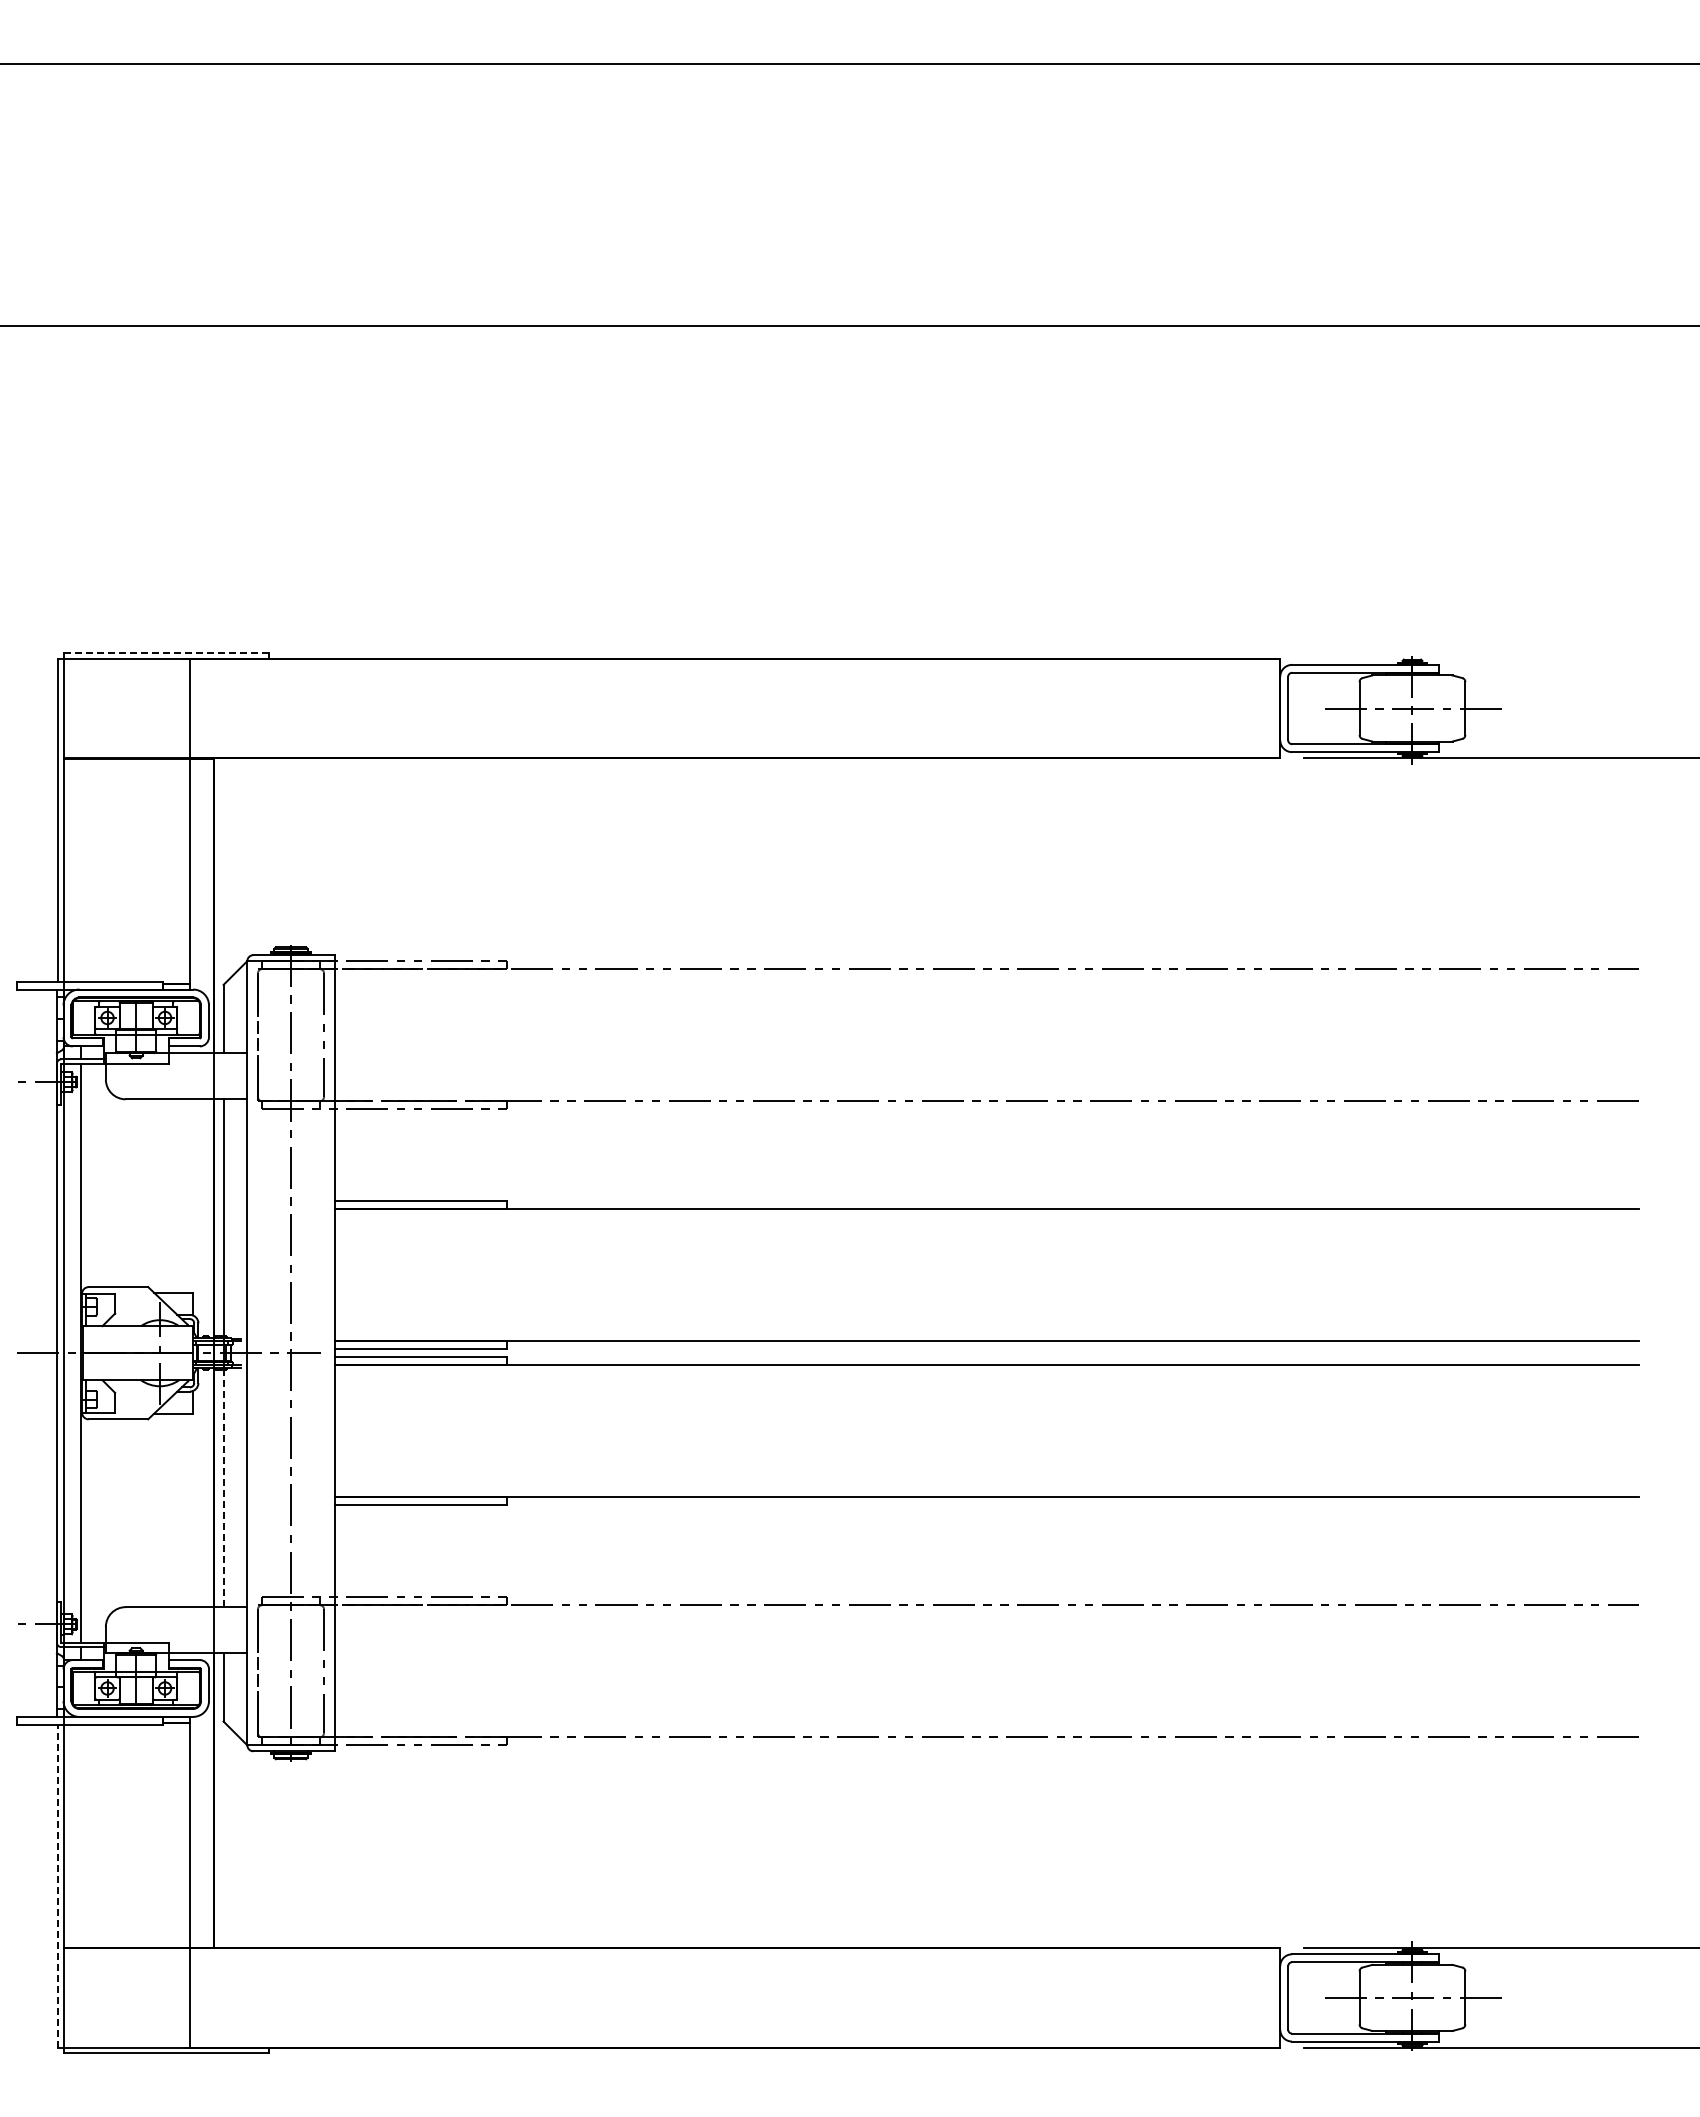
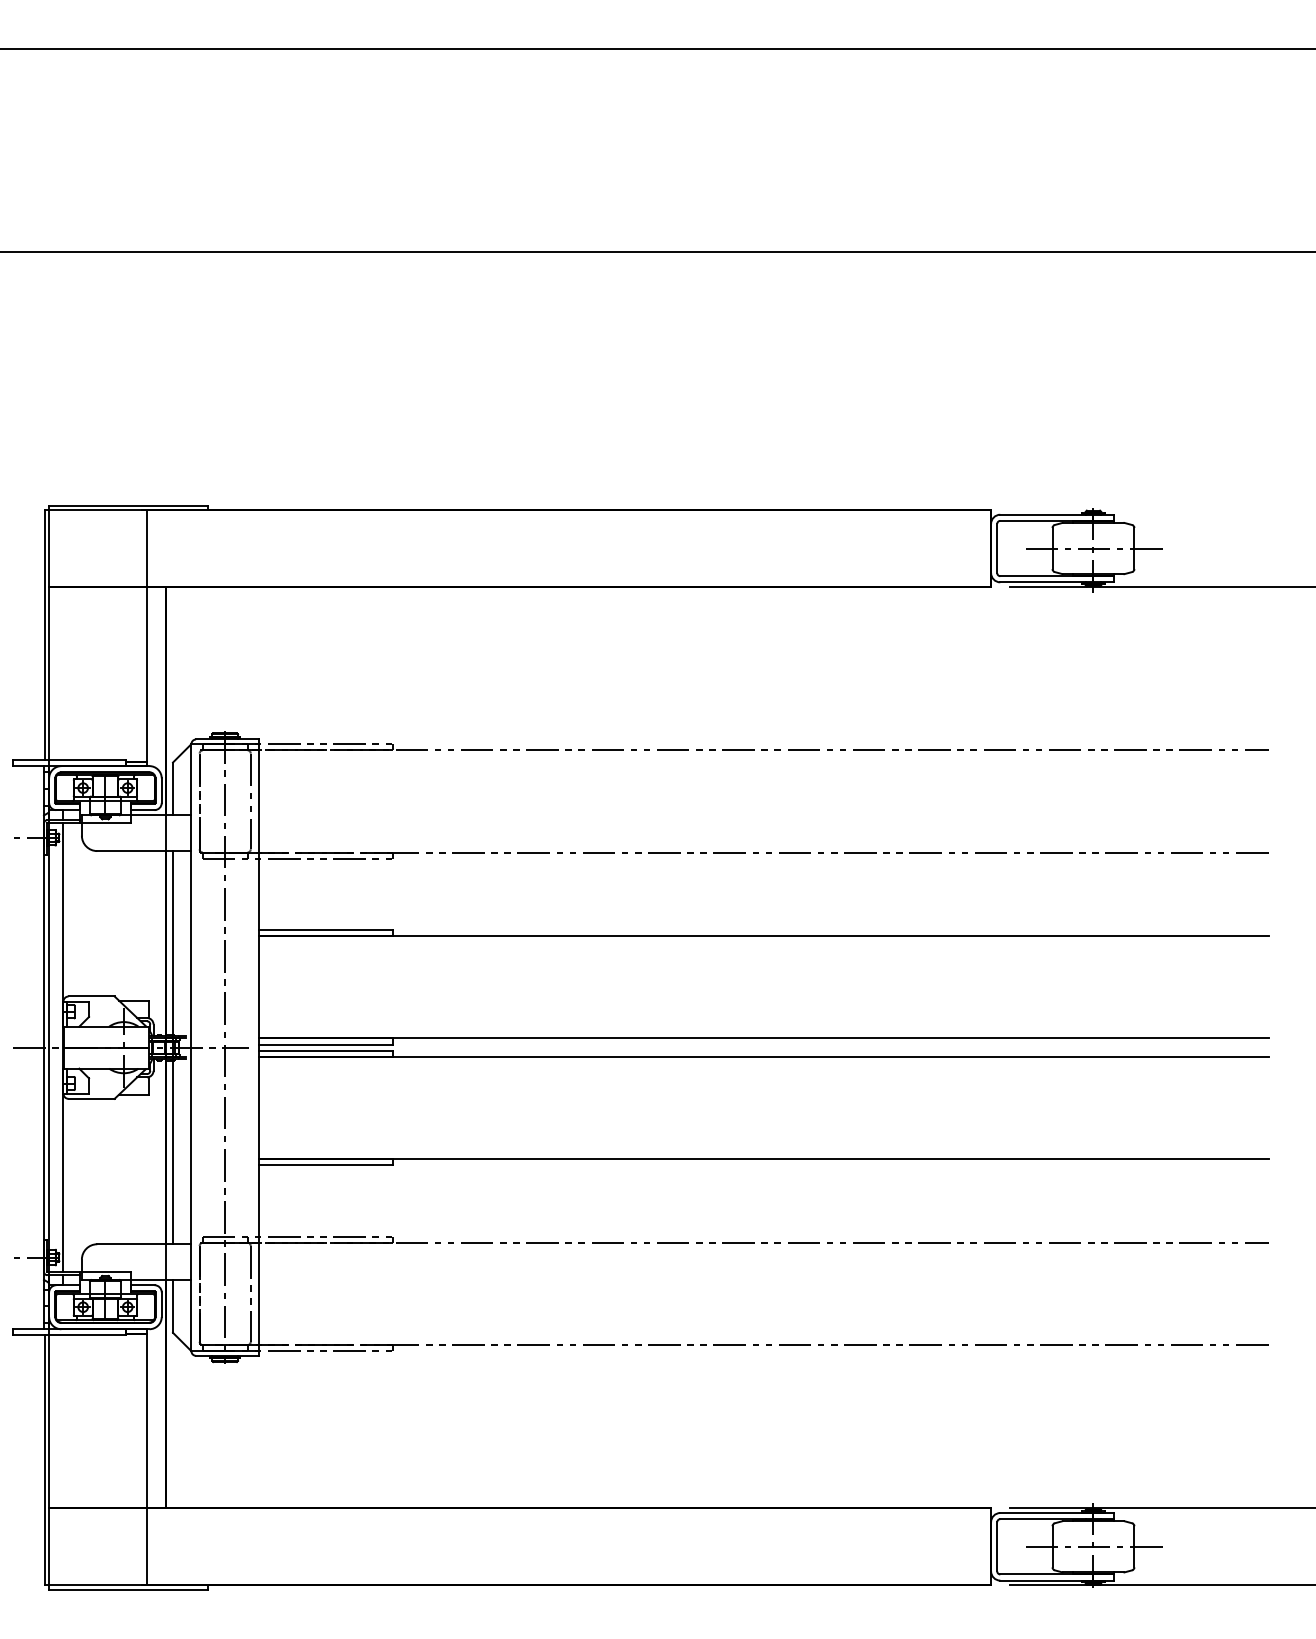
line: (166, 652) -> (128, 505), dashed -> solid
line: (223, 1488) -> (172, 1152), dashed -> solid
line: (57, 1885) -> (44, 1459), dashed -> solid

